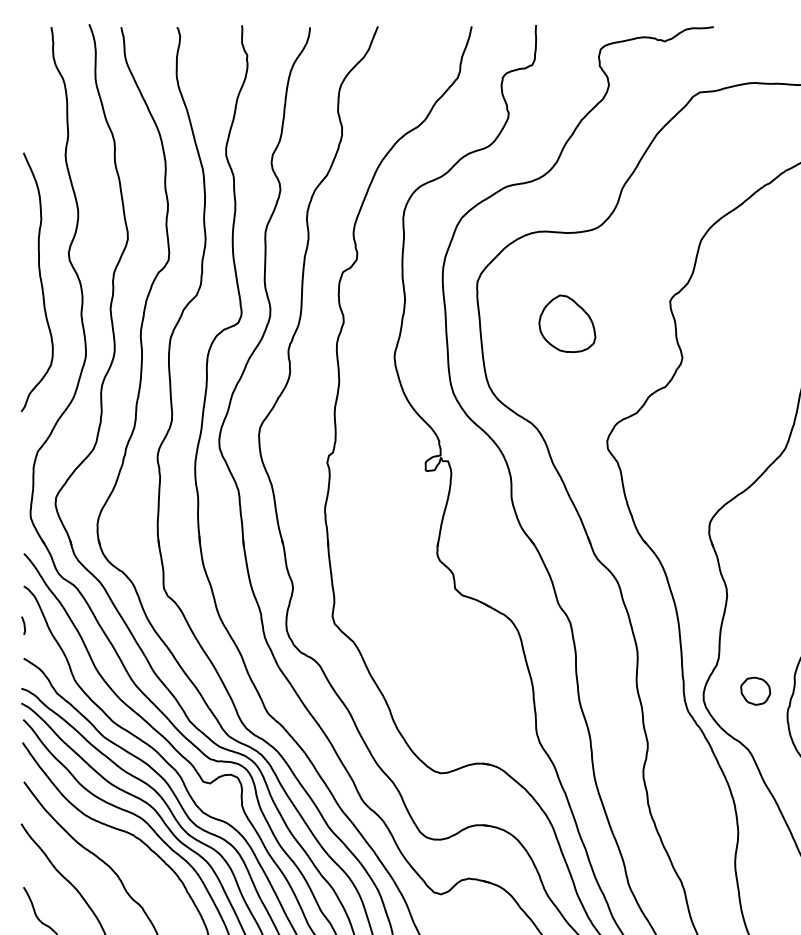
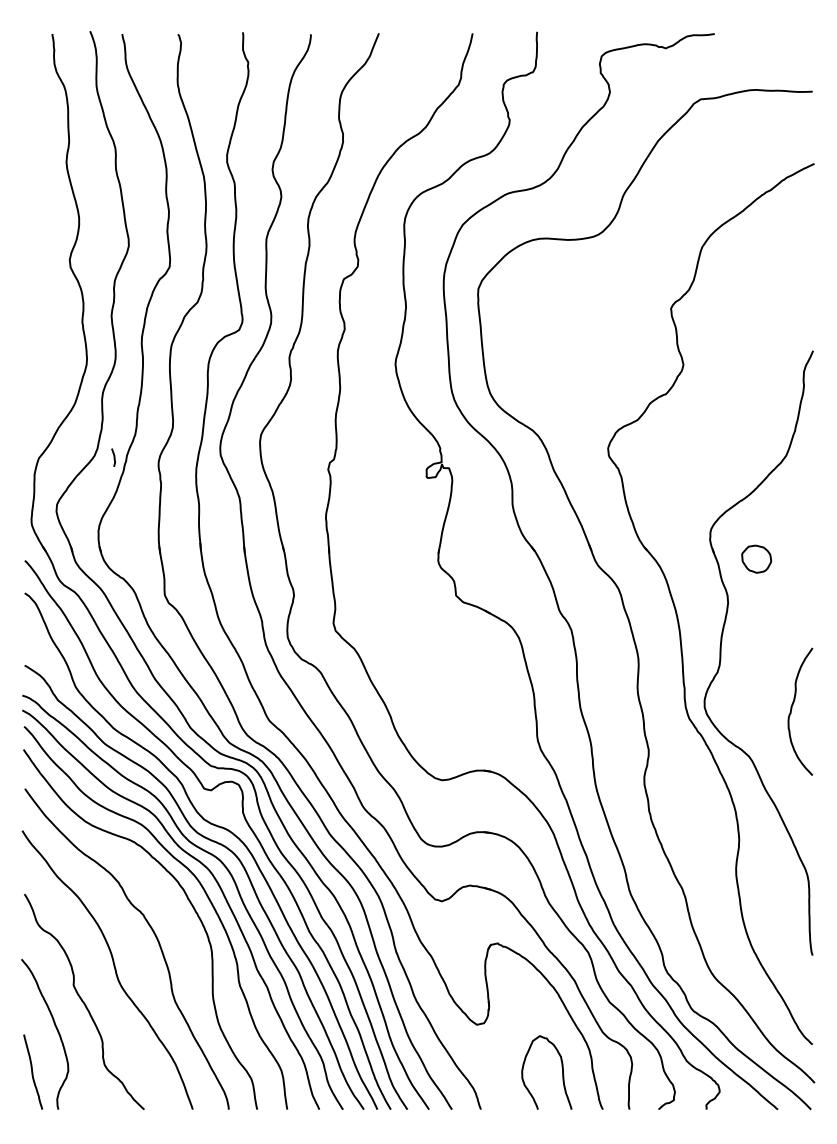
curve: (40, 281) -> (41, 288), removed
part: (567, 323) -> (568, 330), removed
line: (23, 625) -> (113, 457), moved
part: (755, 690) -> (756, 558), moved

